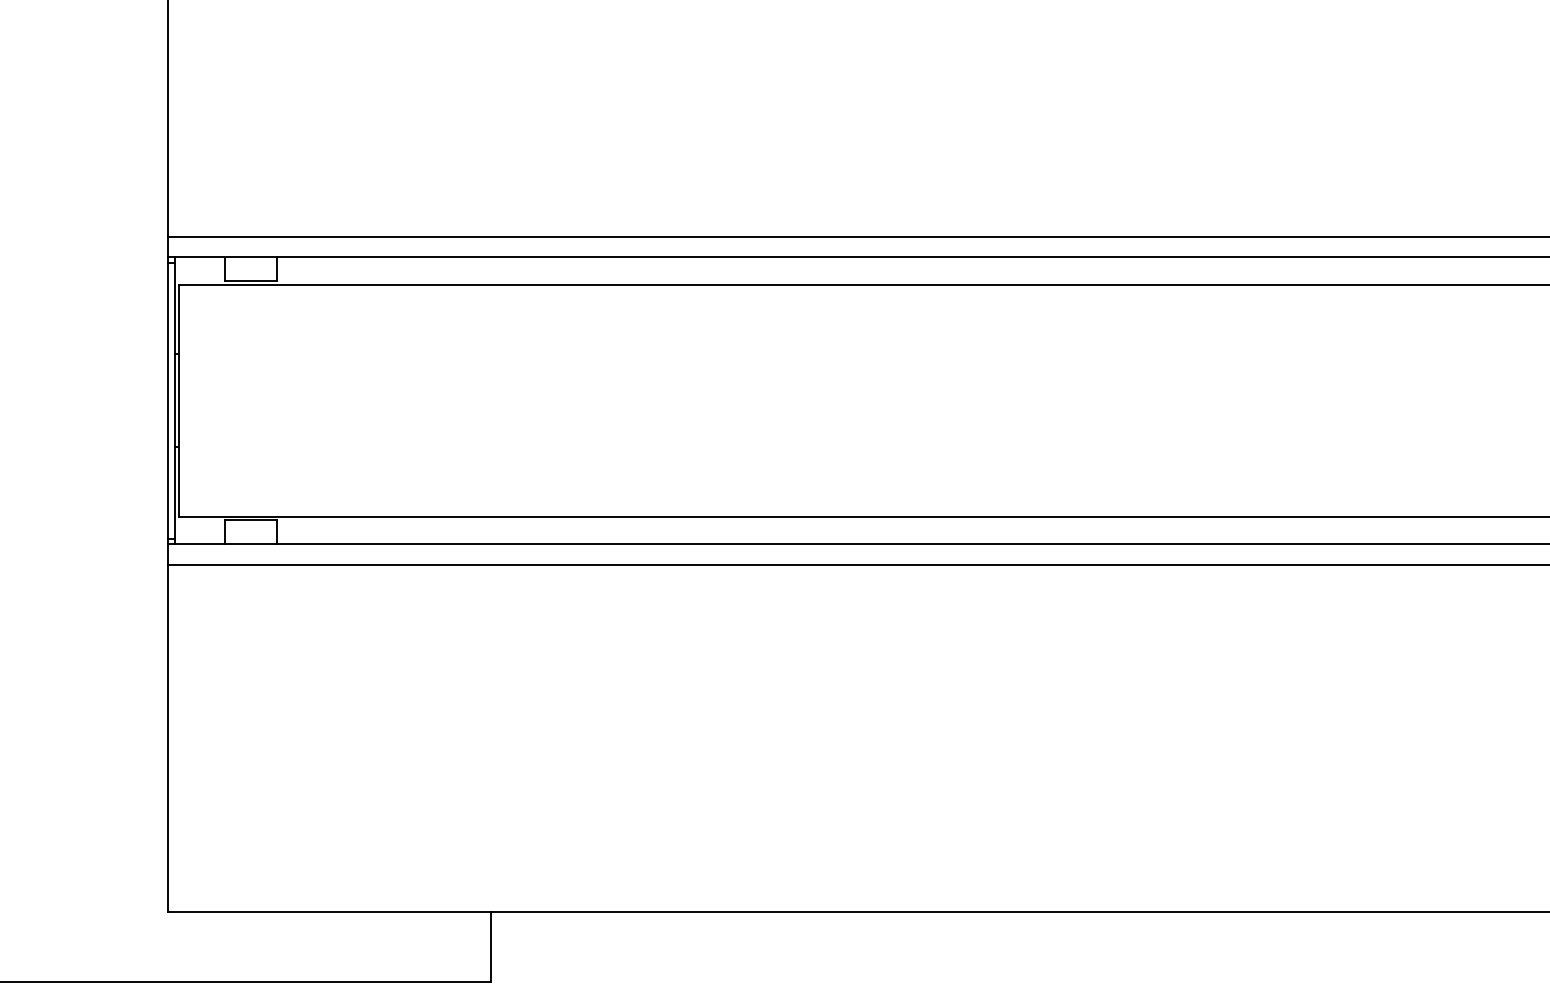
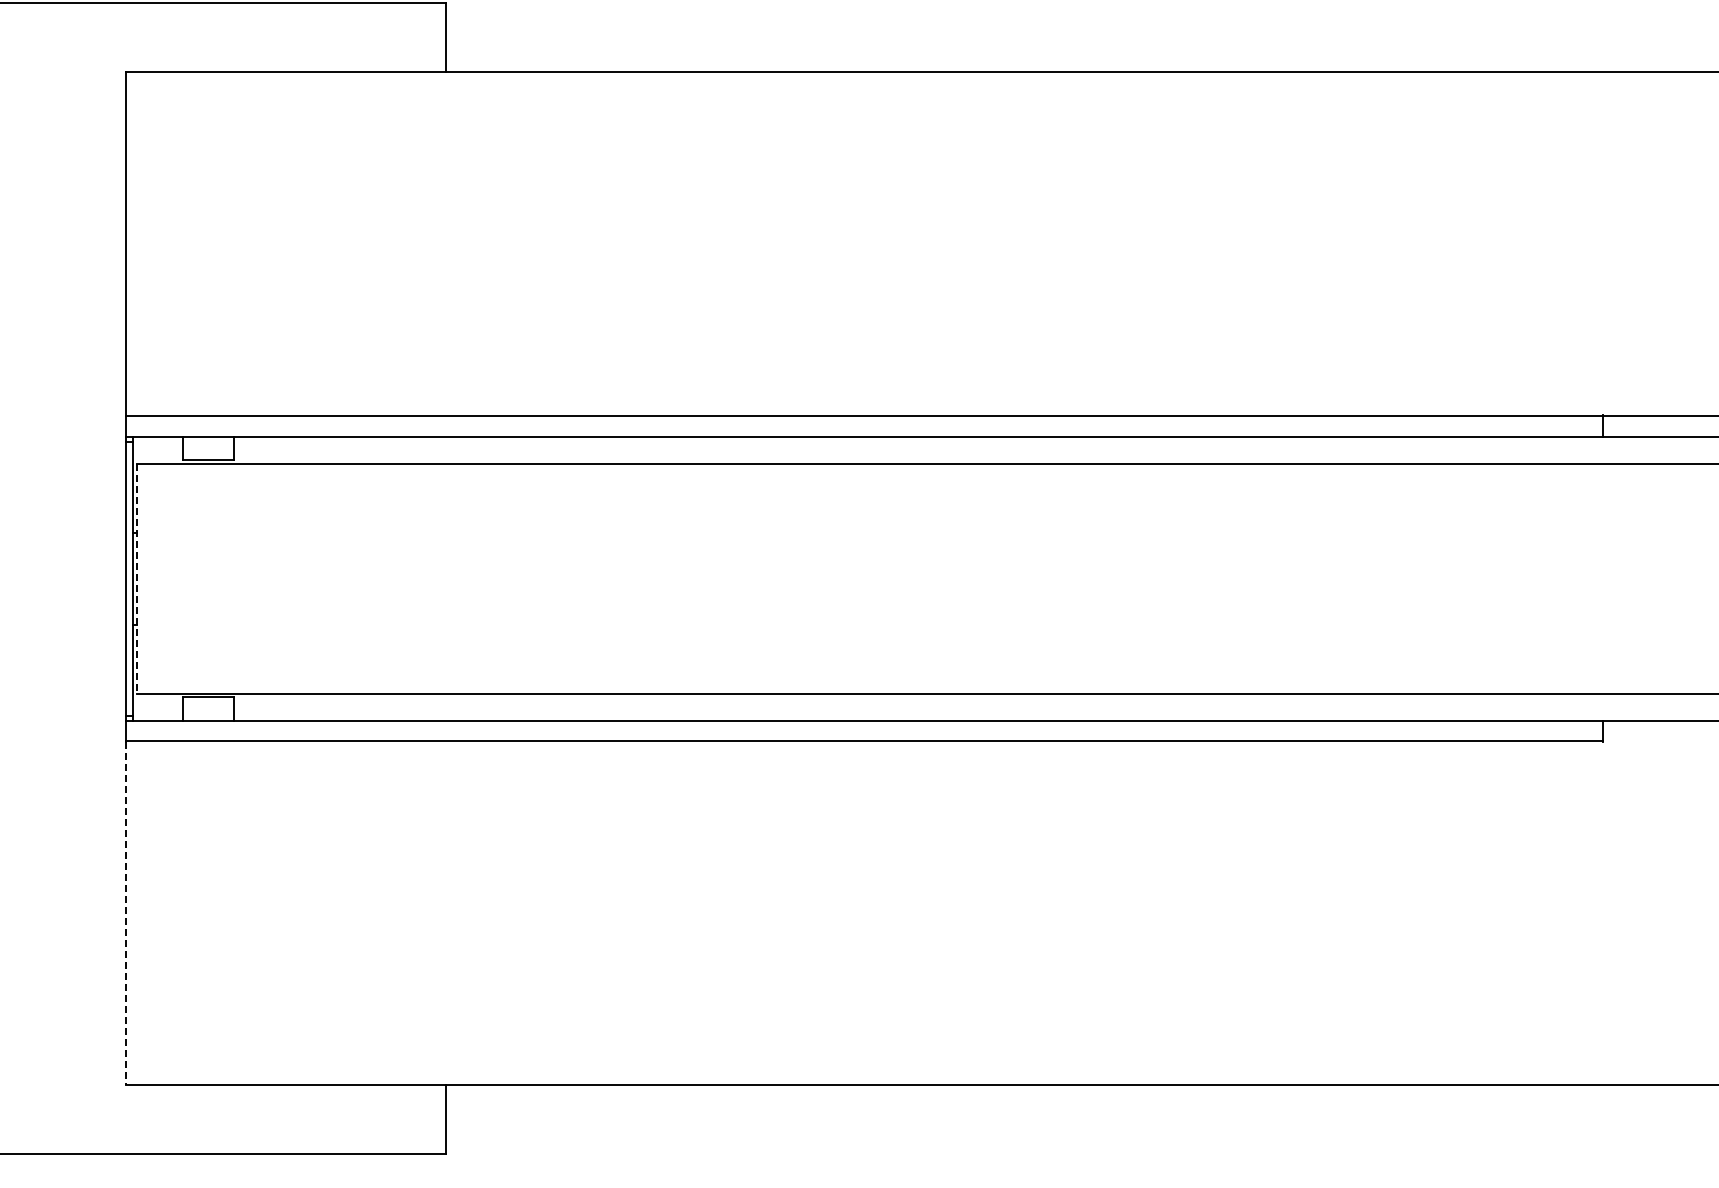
line: (179, 401) -> (137, 579), solid -> dashed
line: (168, 738) -> (126, 913), solid -> dashed

